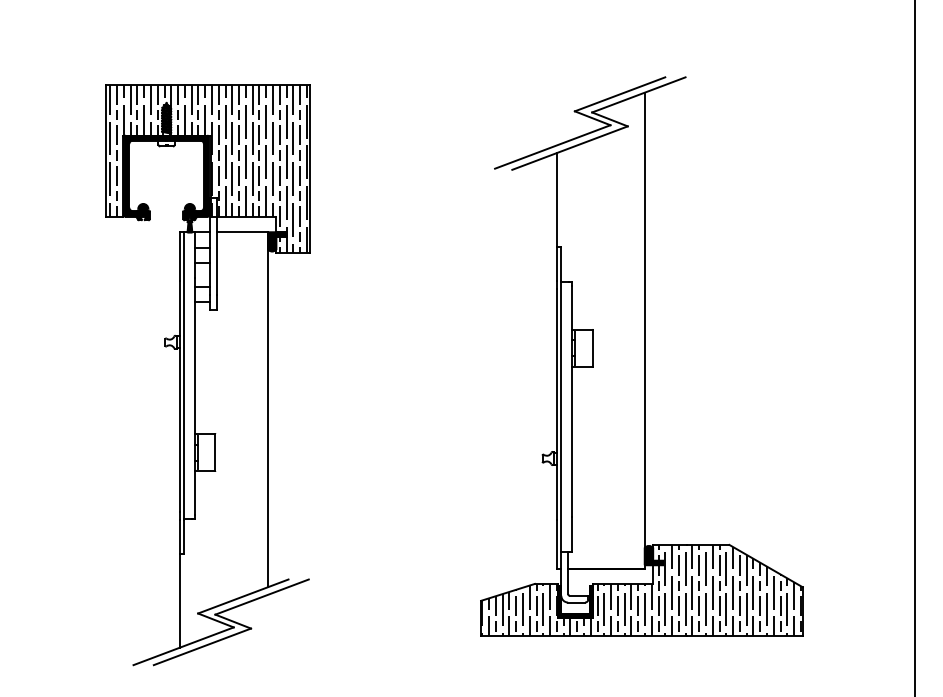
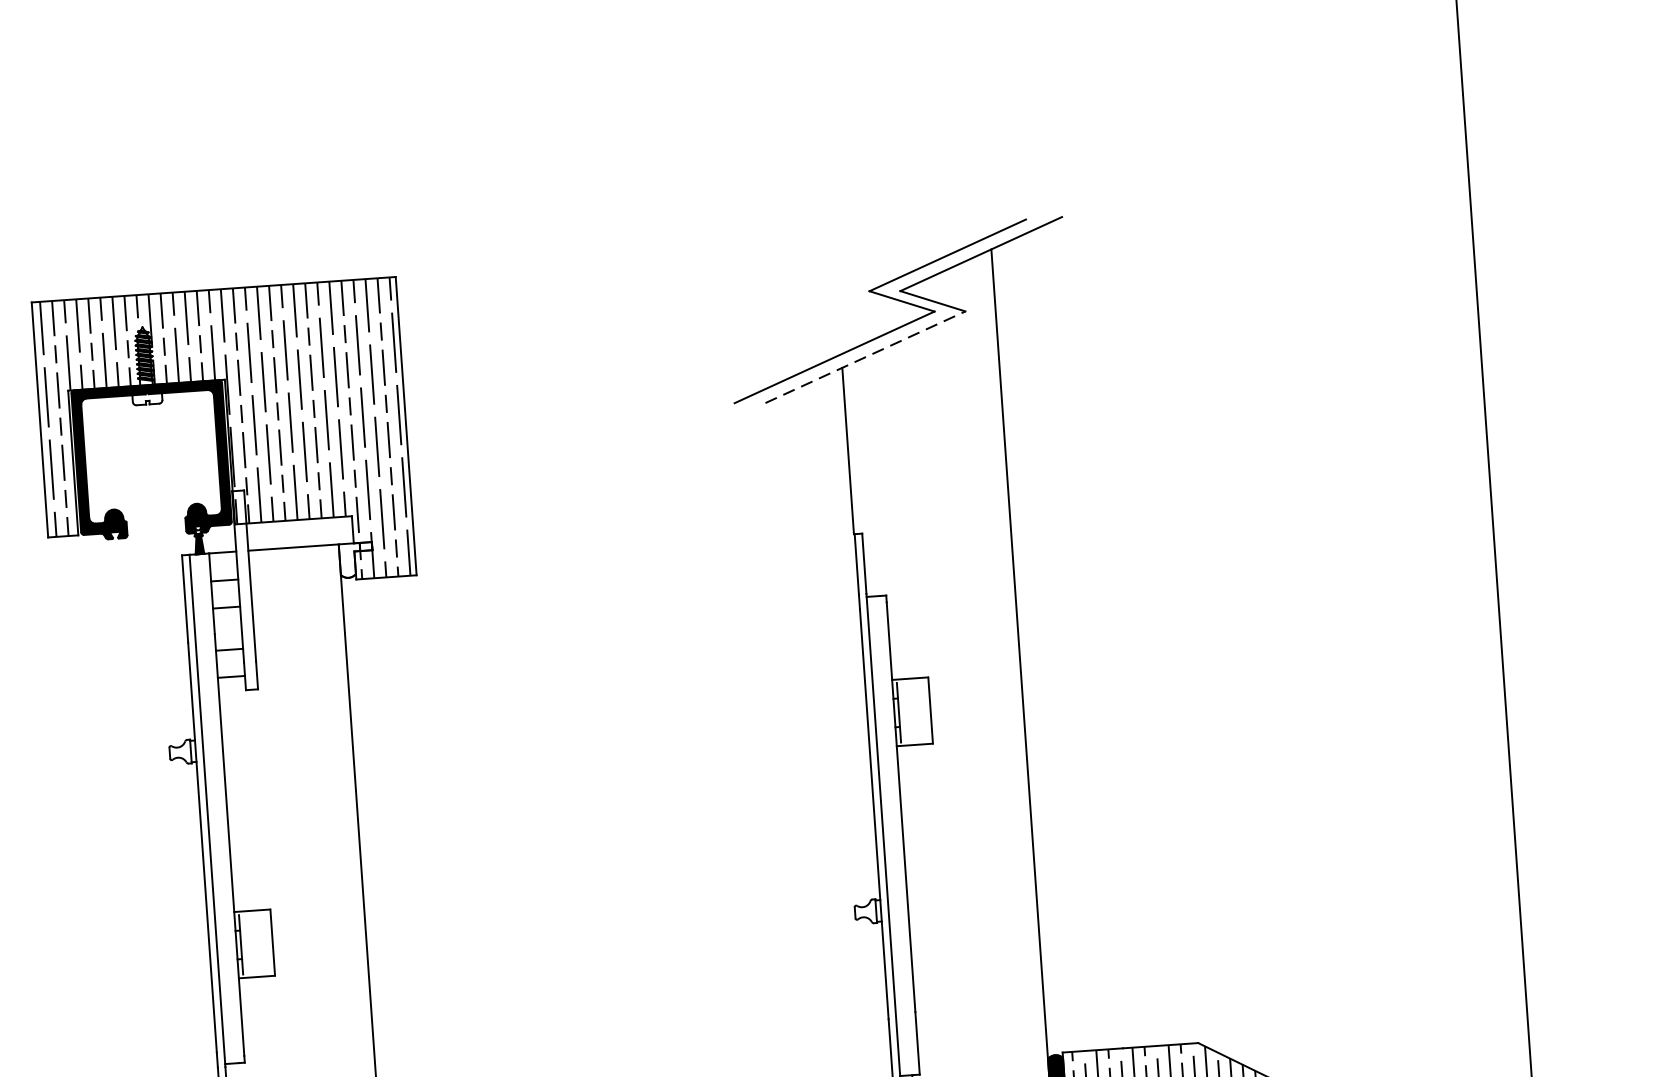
line: (570, 148) -> (866, 357), solid -> dashed
fill: (276, 241) -> (355, 559), removed

